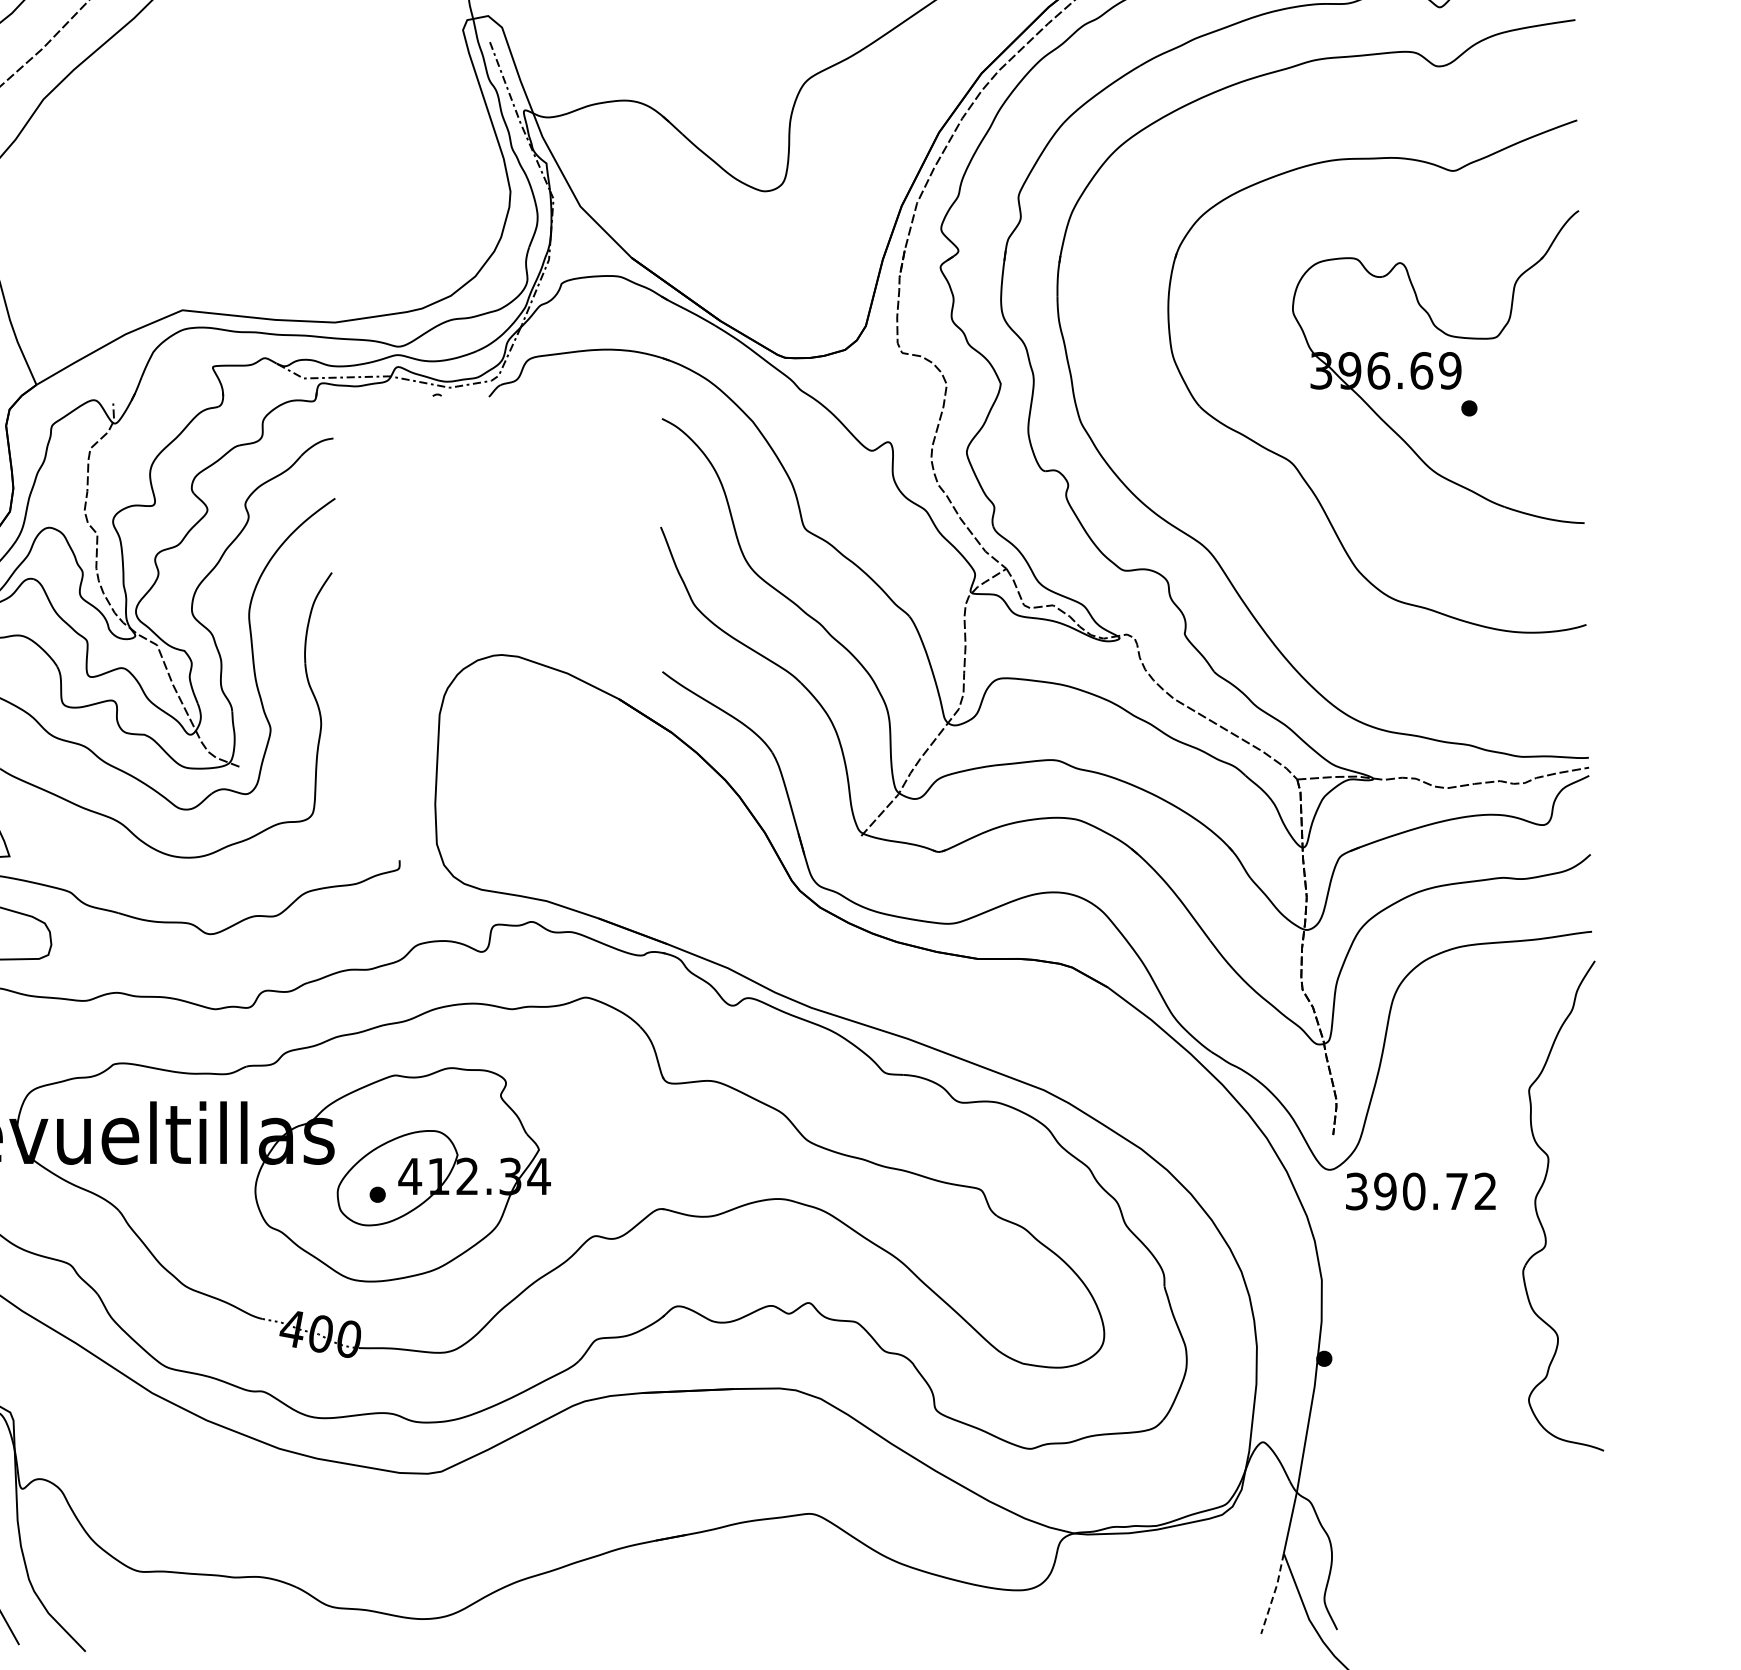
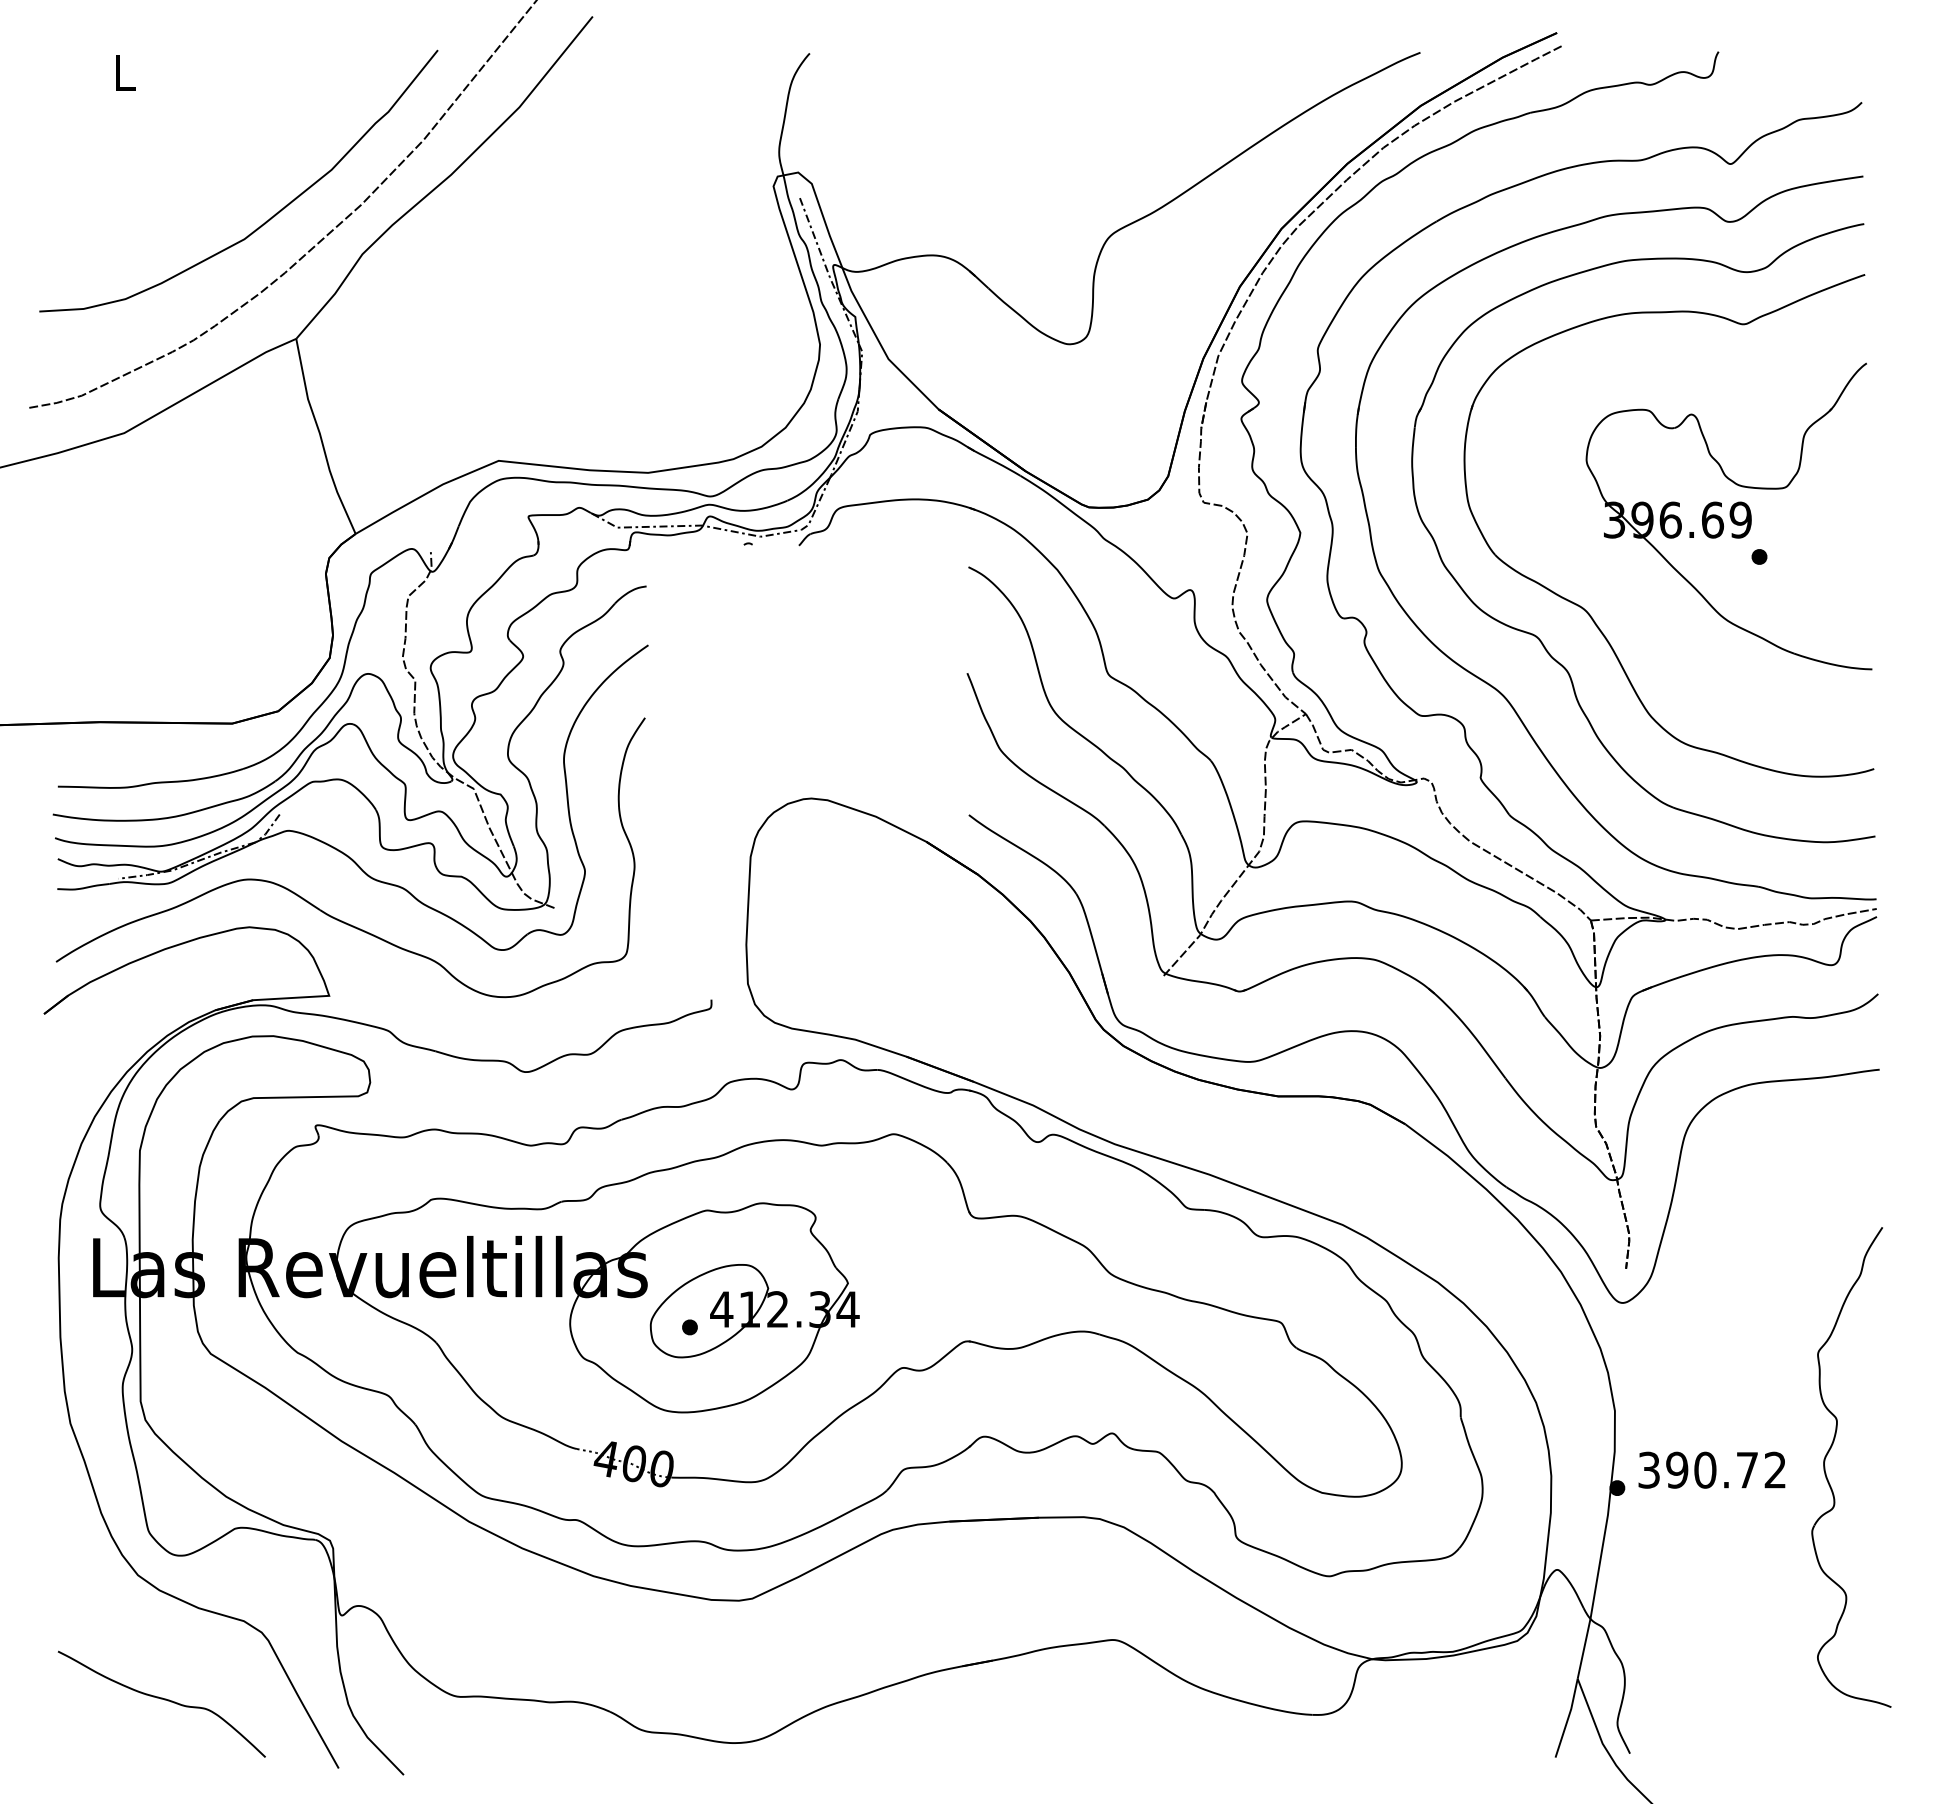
part: (1243, 490) -> (1538, 637), added
text: (1420, 1190) -> (1711, 1469), moved
part: (1538, 1215) -> (1827, 1476), moved
line: (1274, 1593) -> (1568, 1718), dashed -> solid

